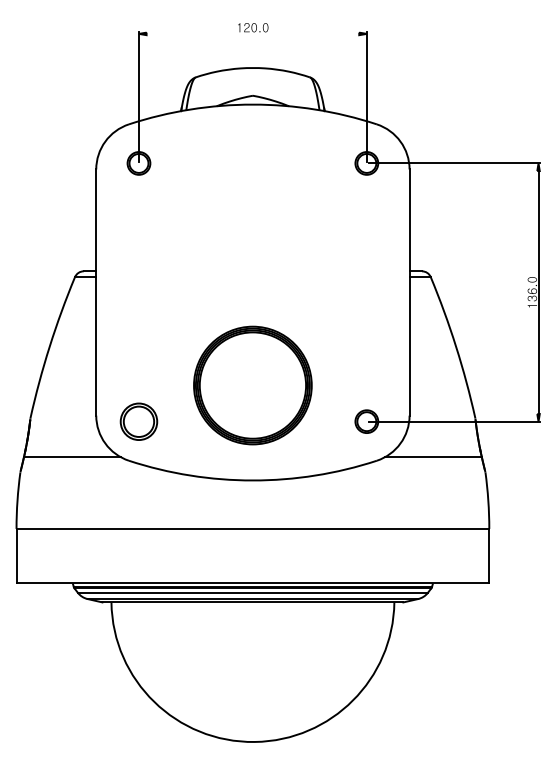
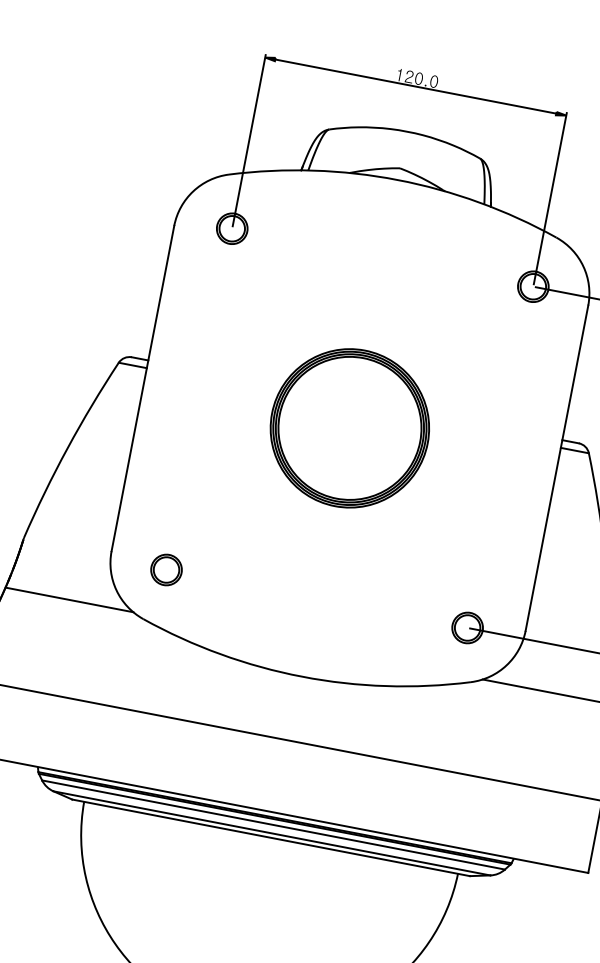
line: (252, 33) -> (415, 85), added
part: (252, 385) -> (349, 428), moved
part: (138, 421) -> (165, 569), size x0.62

